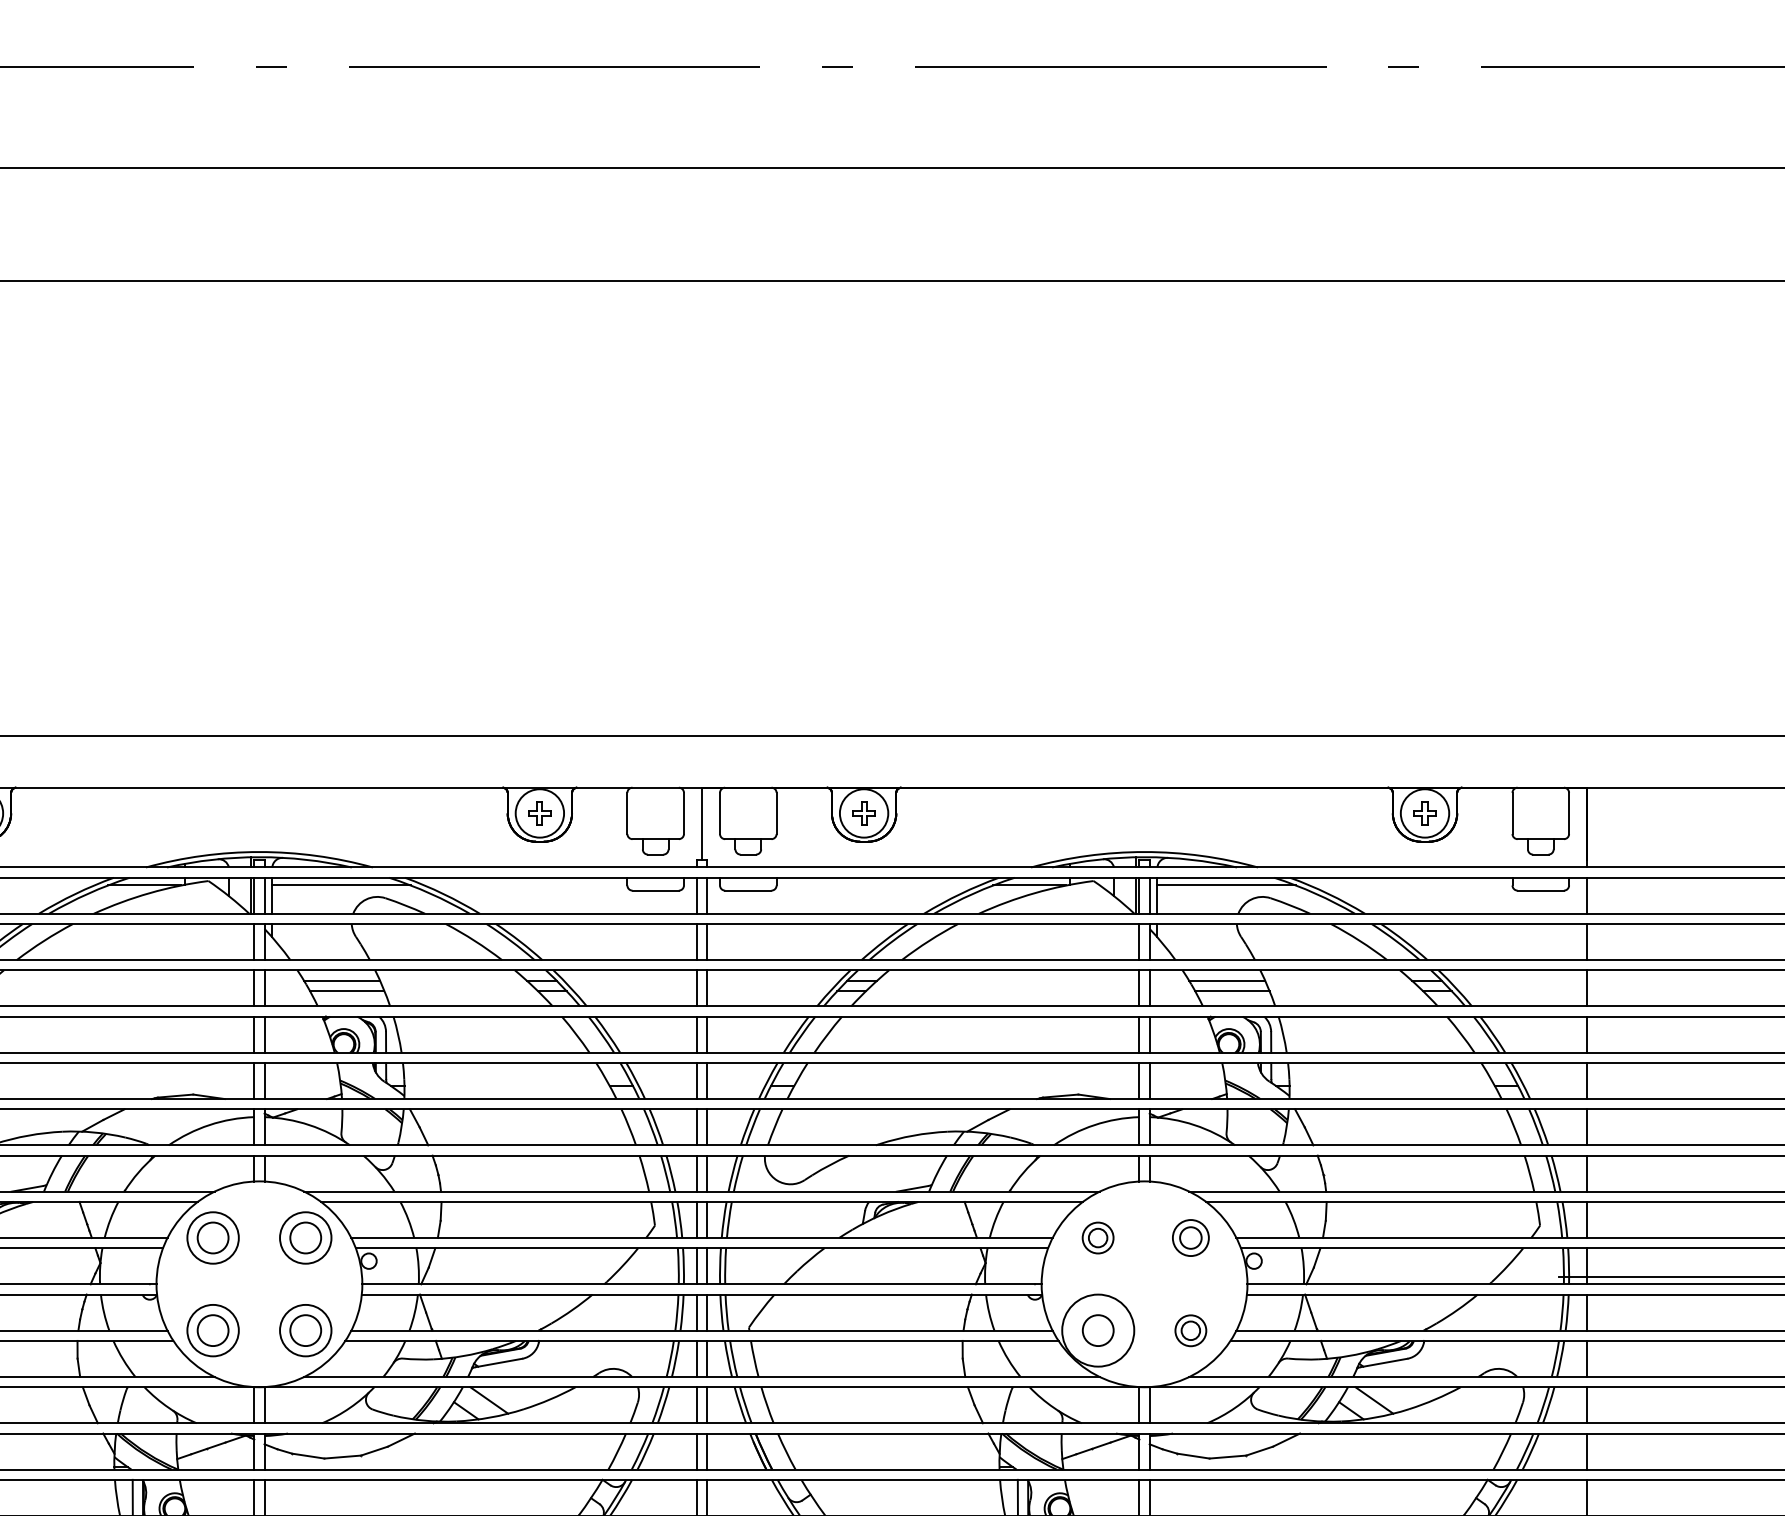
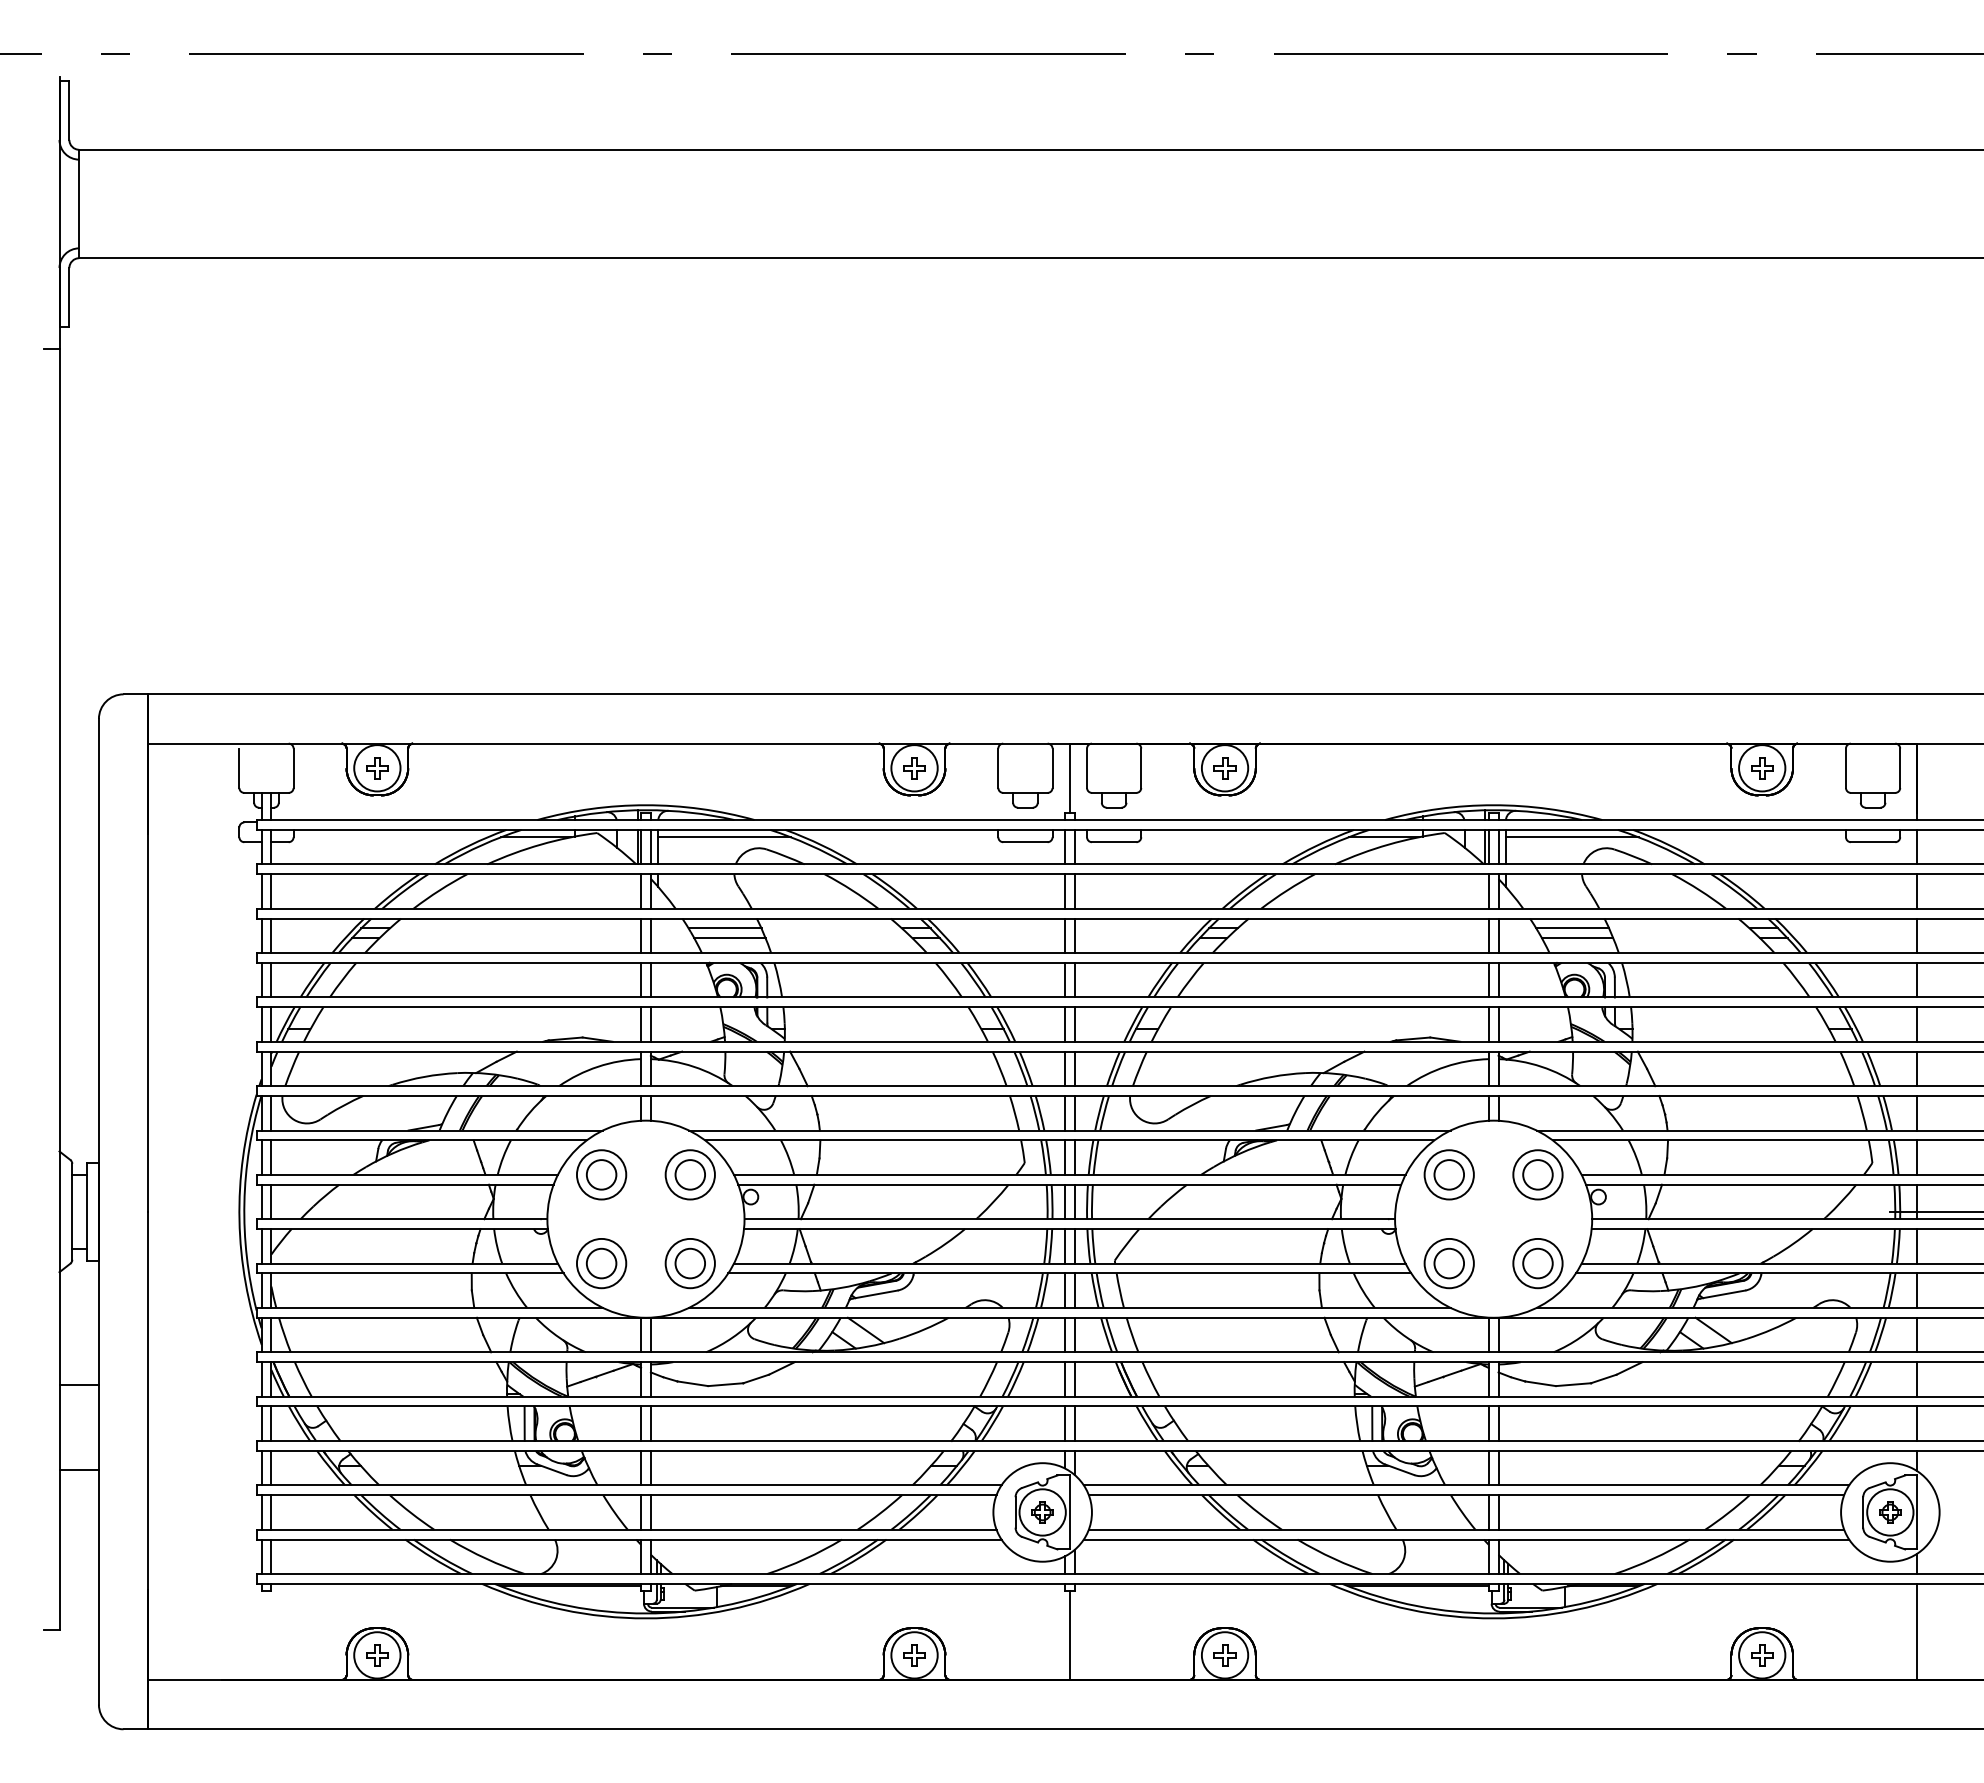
part: (1097, 1237) -> (1448, 1174), size x1.67
part: (1190, 1237) -> (1537, 1174), size x1.43
circle: (1097, 1330) -> (1448, 1263), size x0.71
part: (1190, 1330) -> (1537, 1263), size x1.67

